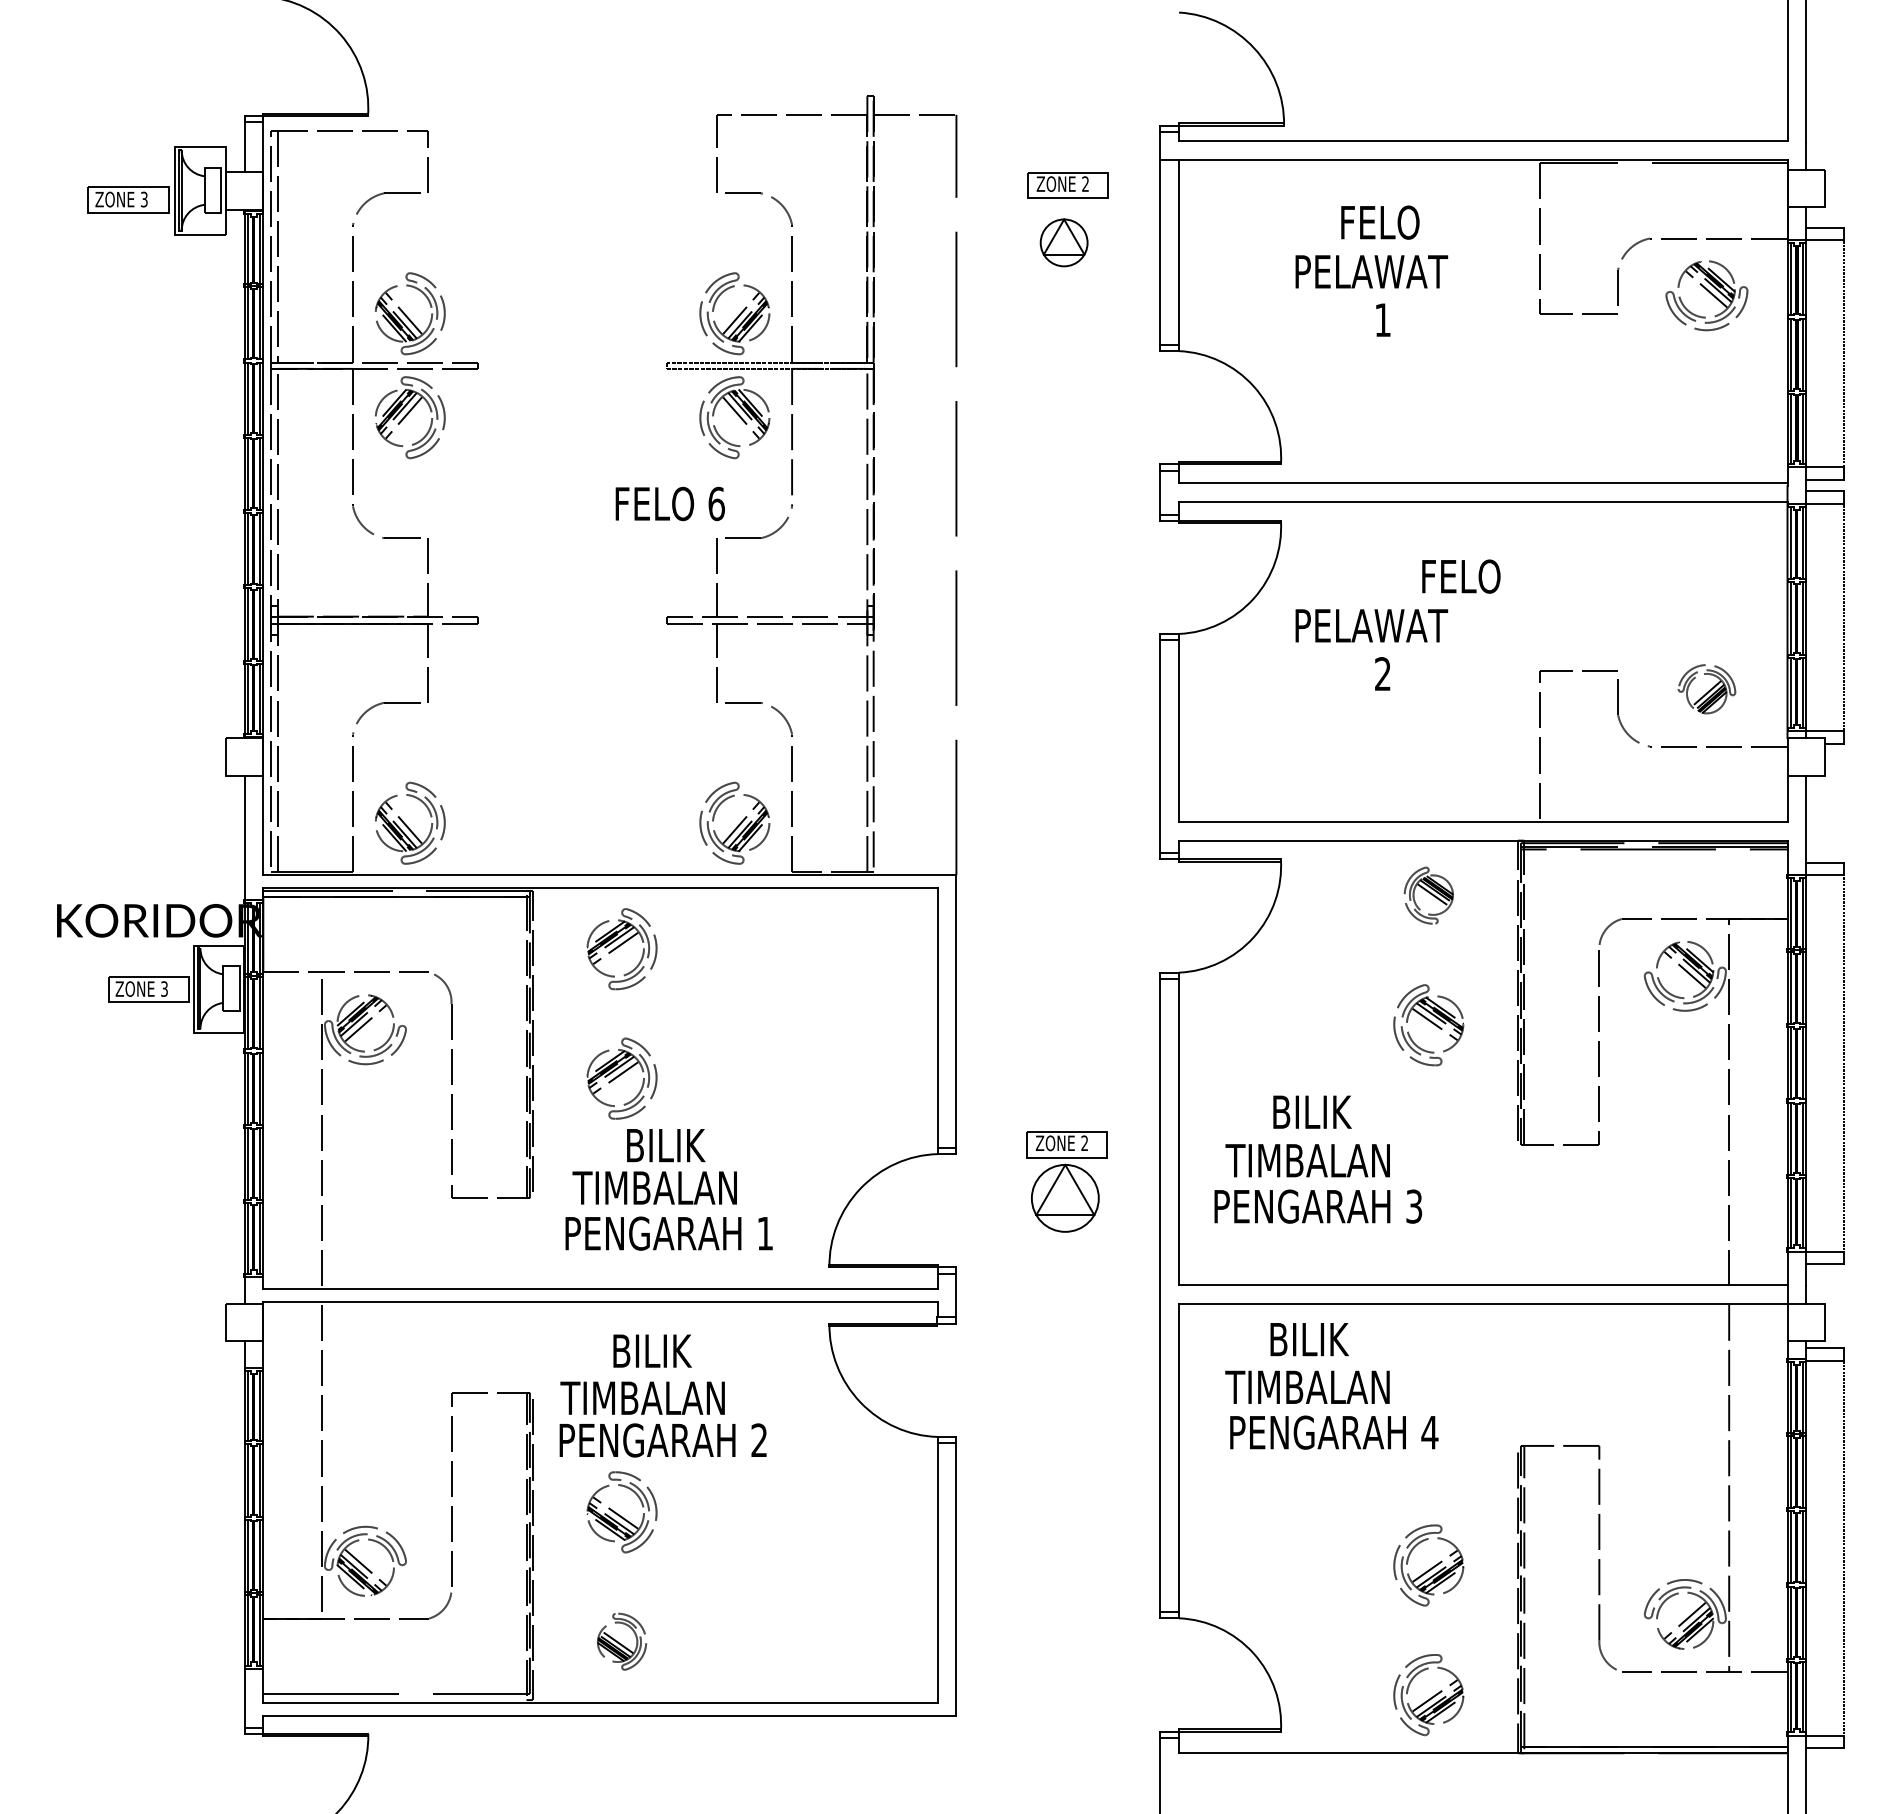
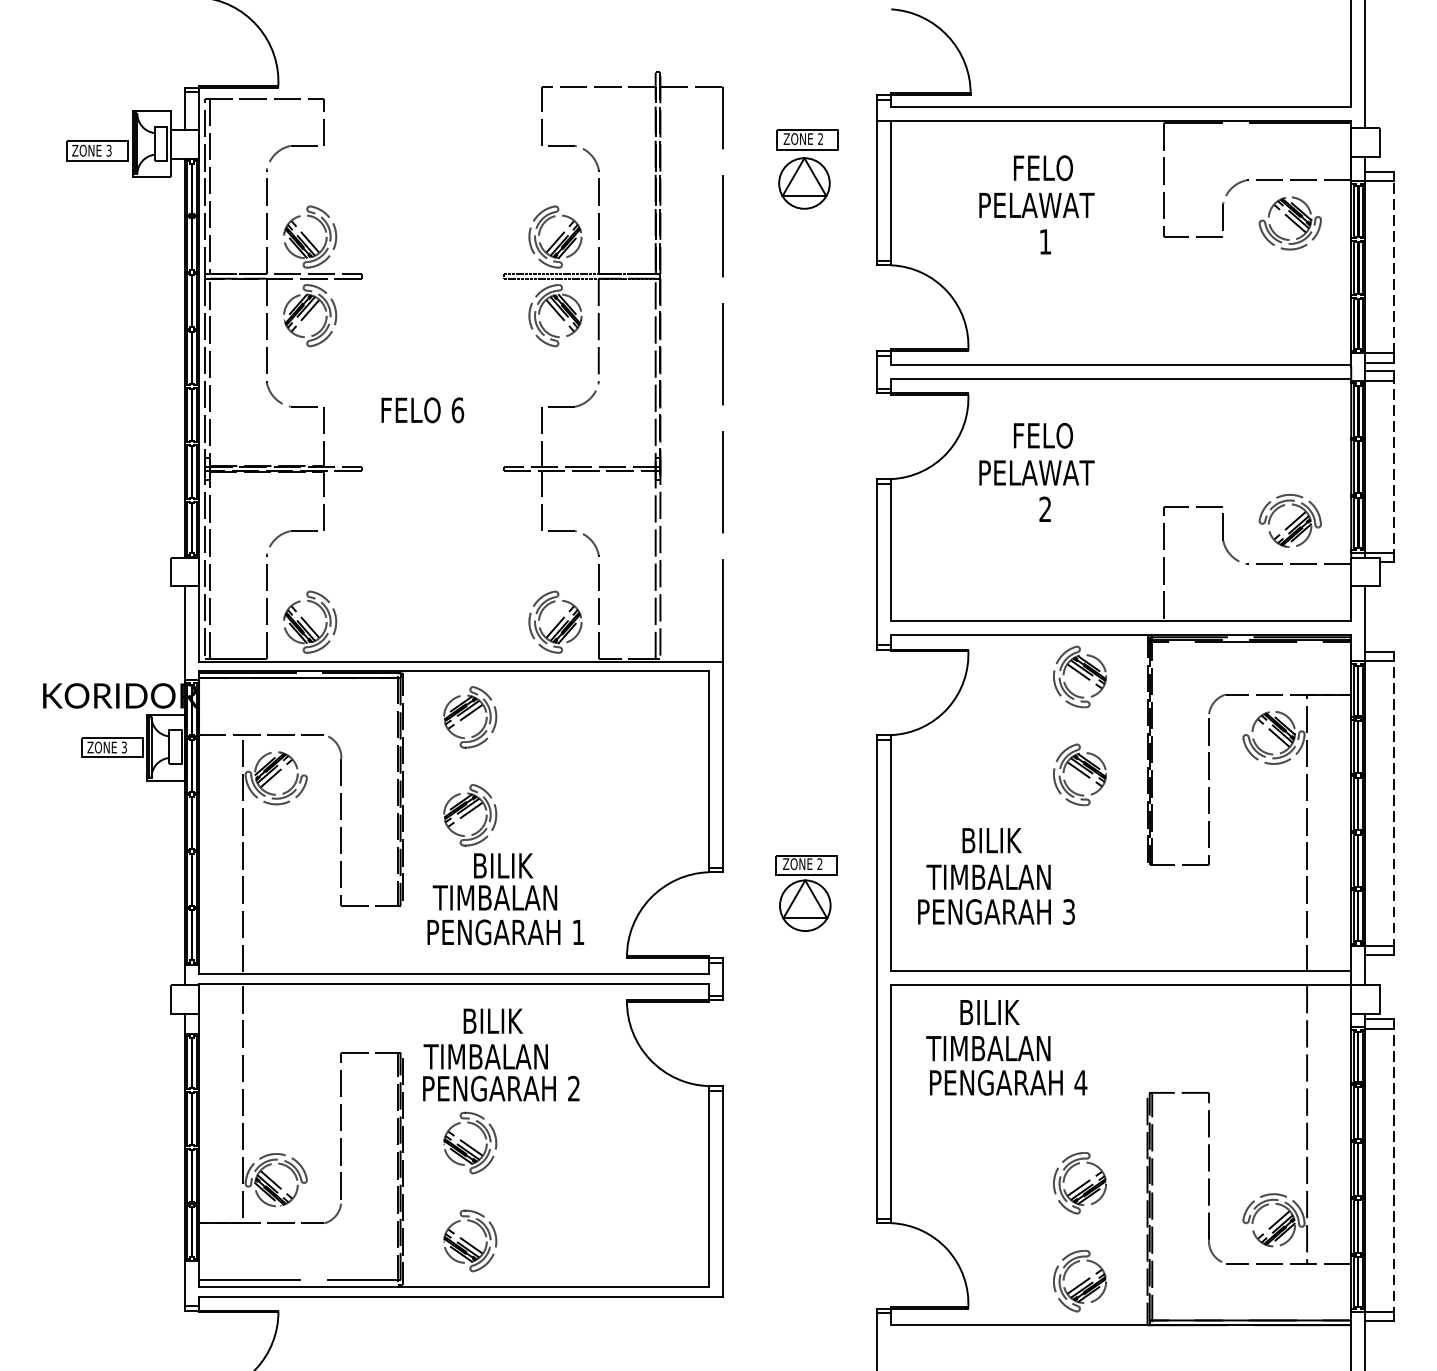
part: (1063, 242) -> (803, 183), size x1.43
text: (669, 503) -> (422, 409), moved
text: (1461, 576) -> (1043, 435), moved
part: (1706, 688) -> (1289, 520), size x1.43
part: (1428, 895) -> (1079, 676), size x1.43
part: (621, 1641) -> (469, 1240), size x1.43

